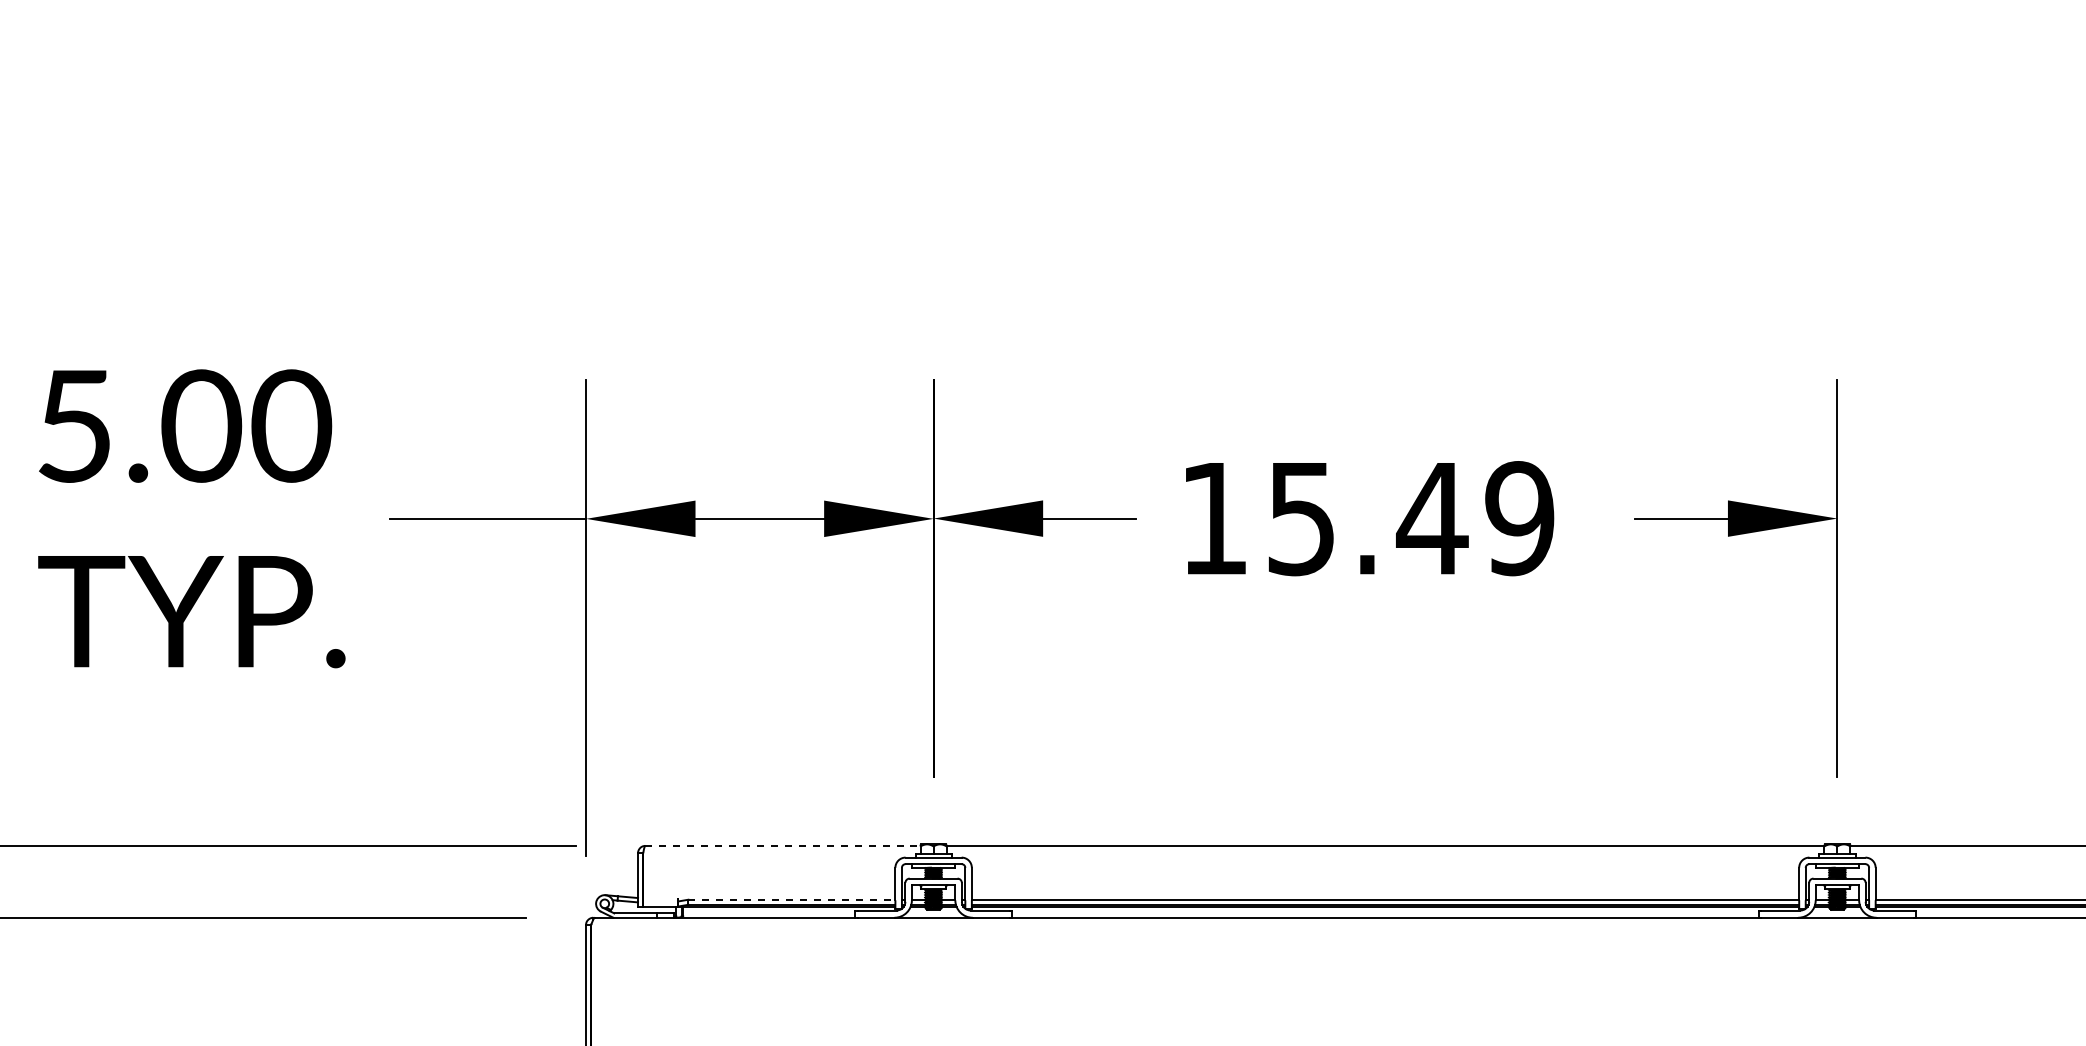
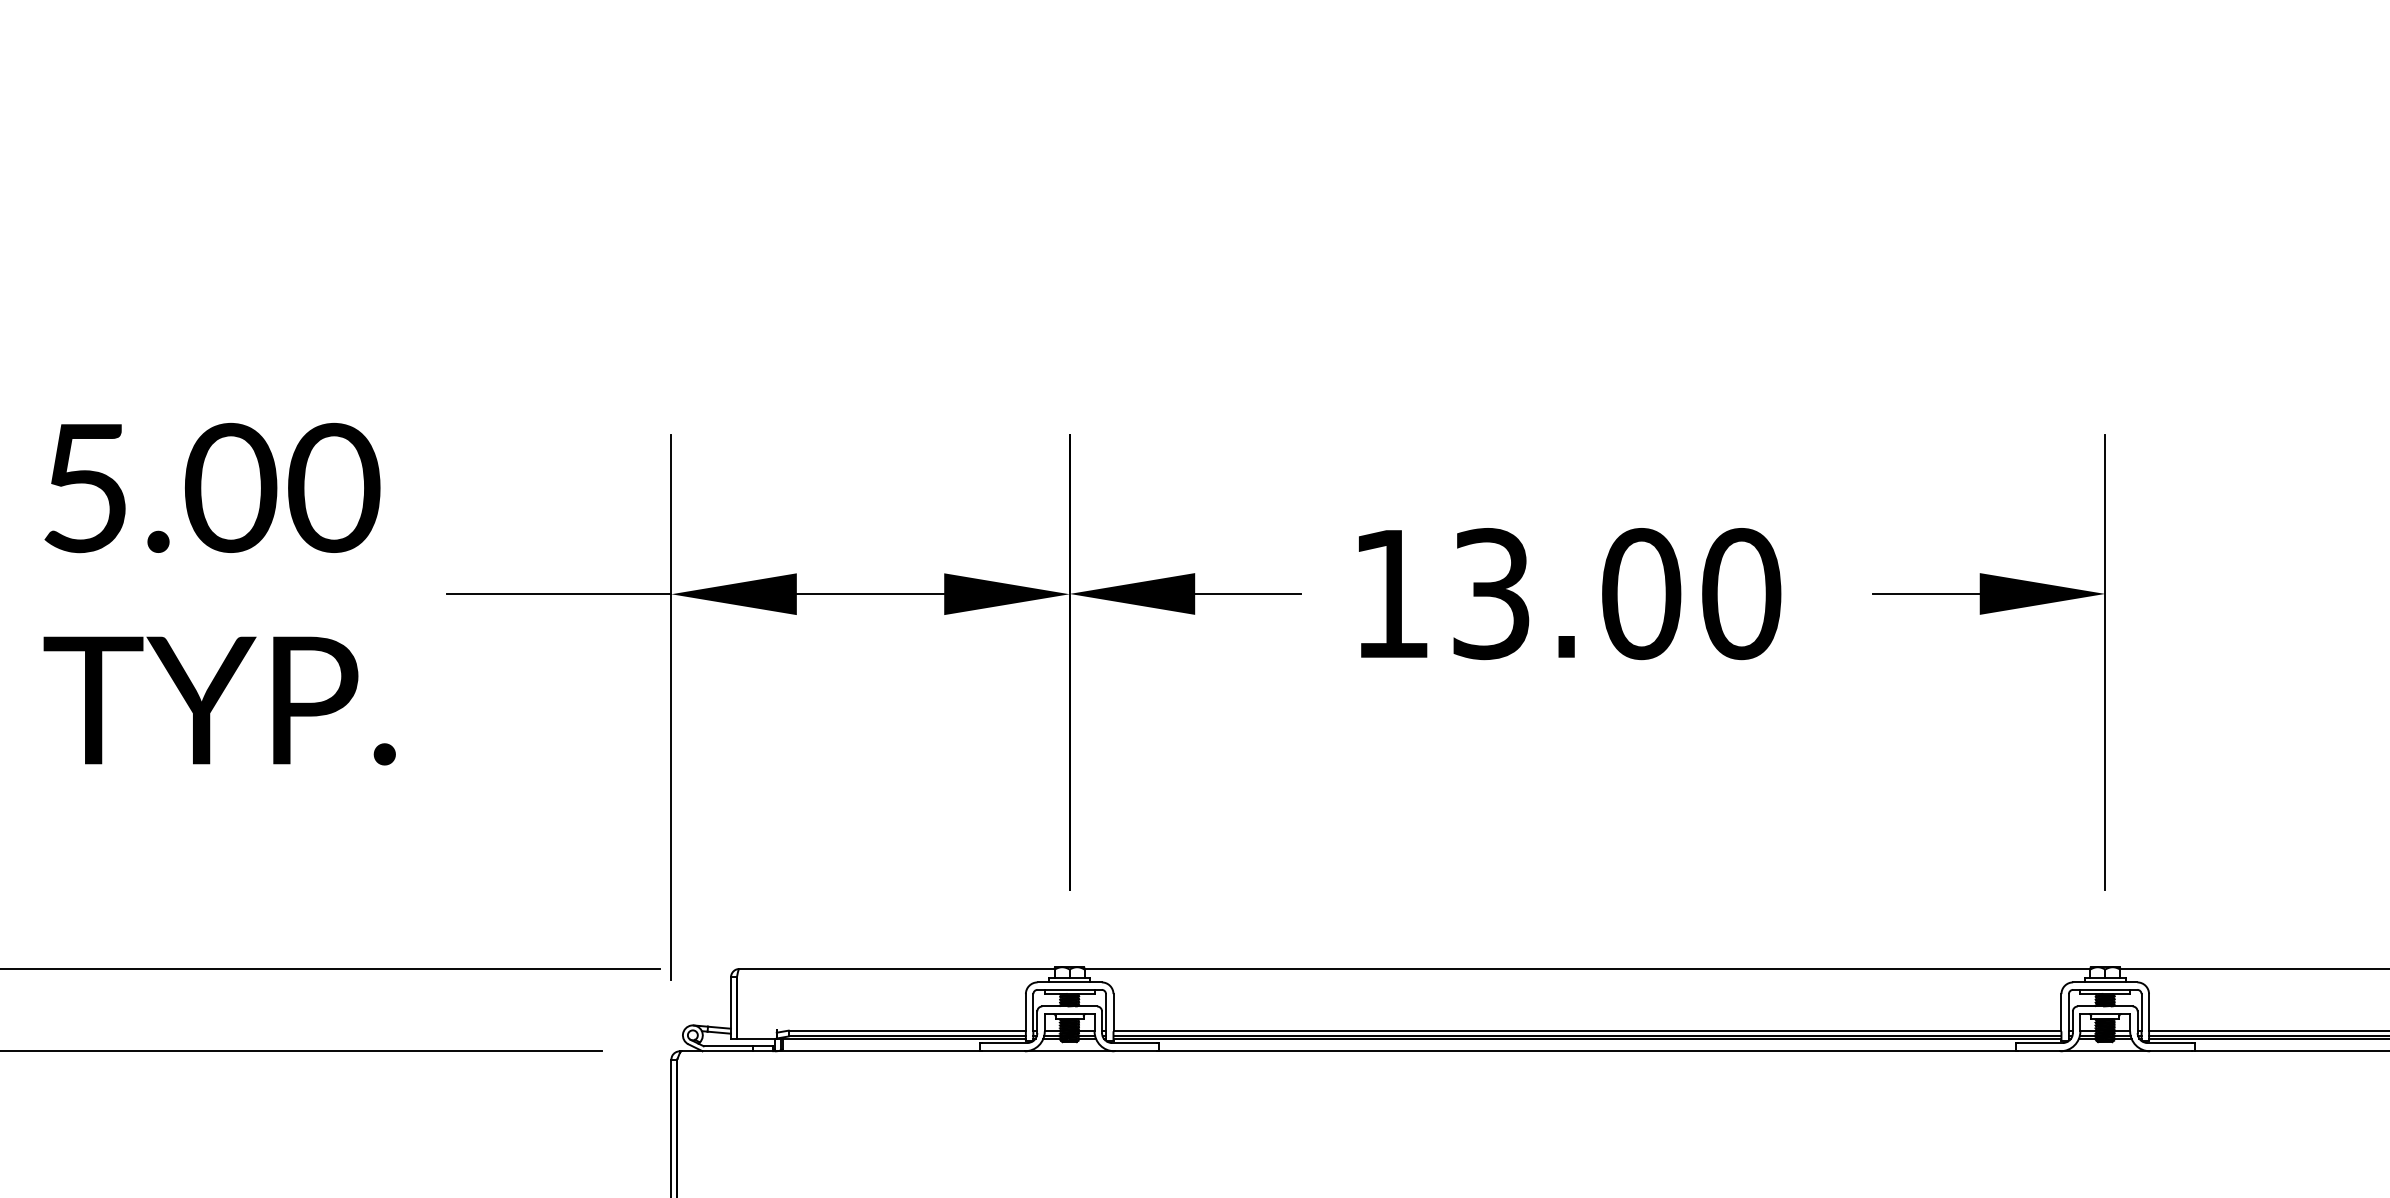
text: (1411, 518) -> (1617, 593), 15.49 -> 13.00
line: (782, 845) -> (896, 968), dashed -> solid
line: (792, 899) -> (907, 1030), dashed -> solid

